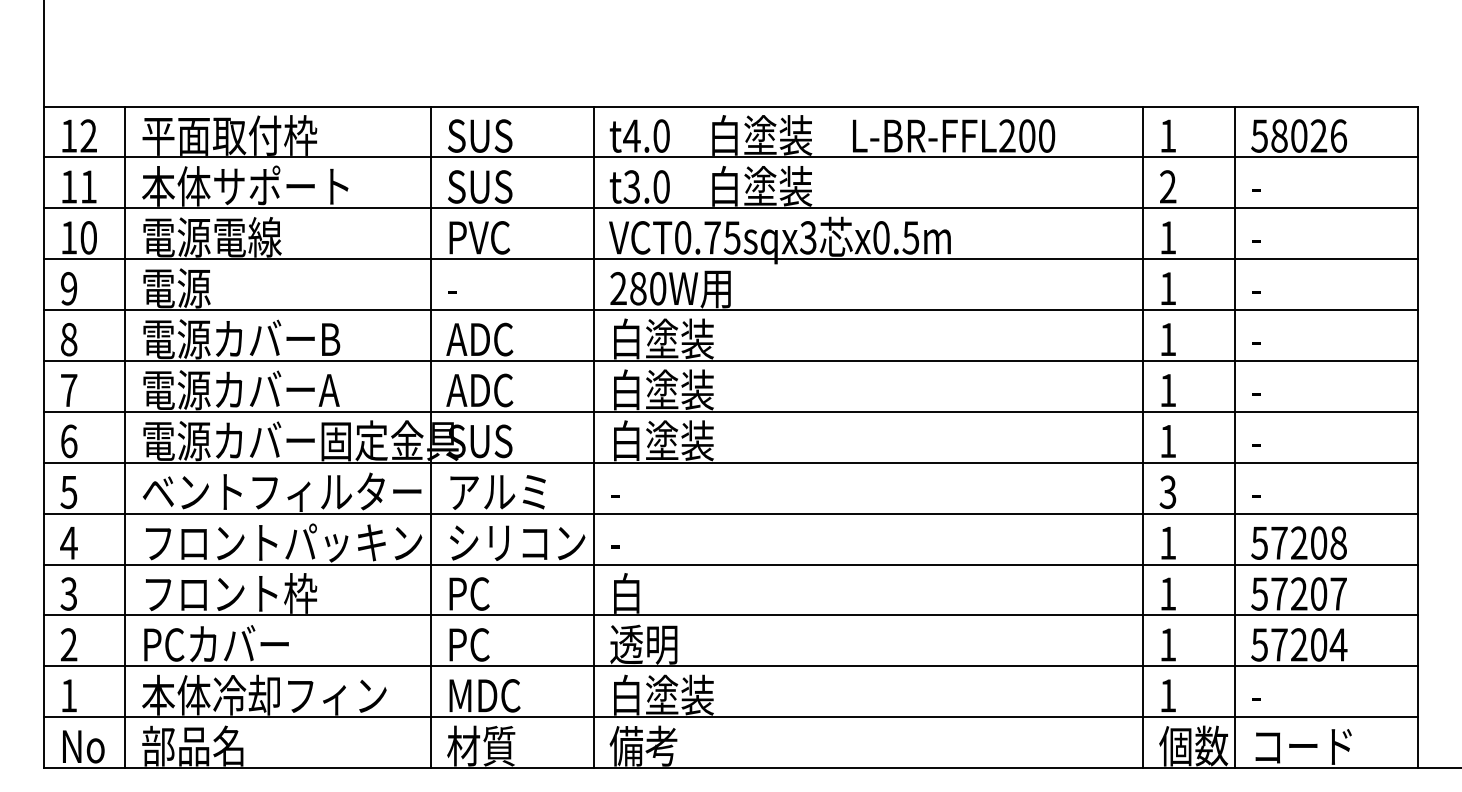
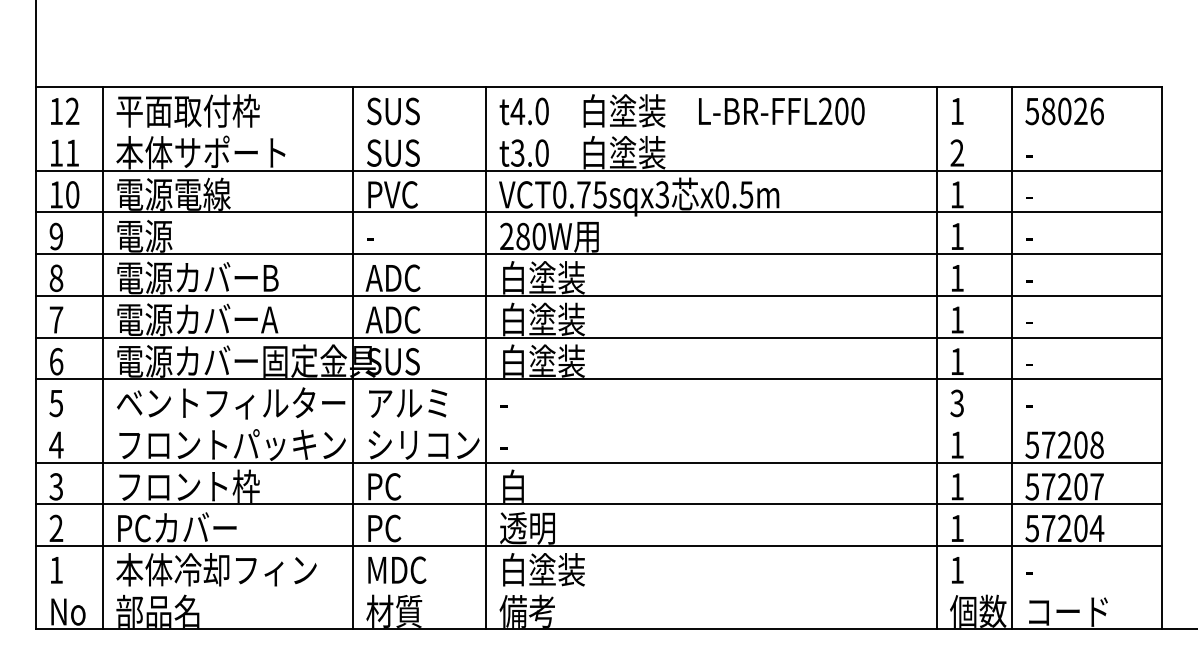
line: (730, 156) -> (598, 128), removed
line: (730, 513) -> (598, 420), removed
line: (730, 716) -> (598, 587), removed

